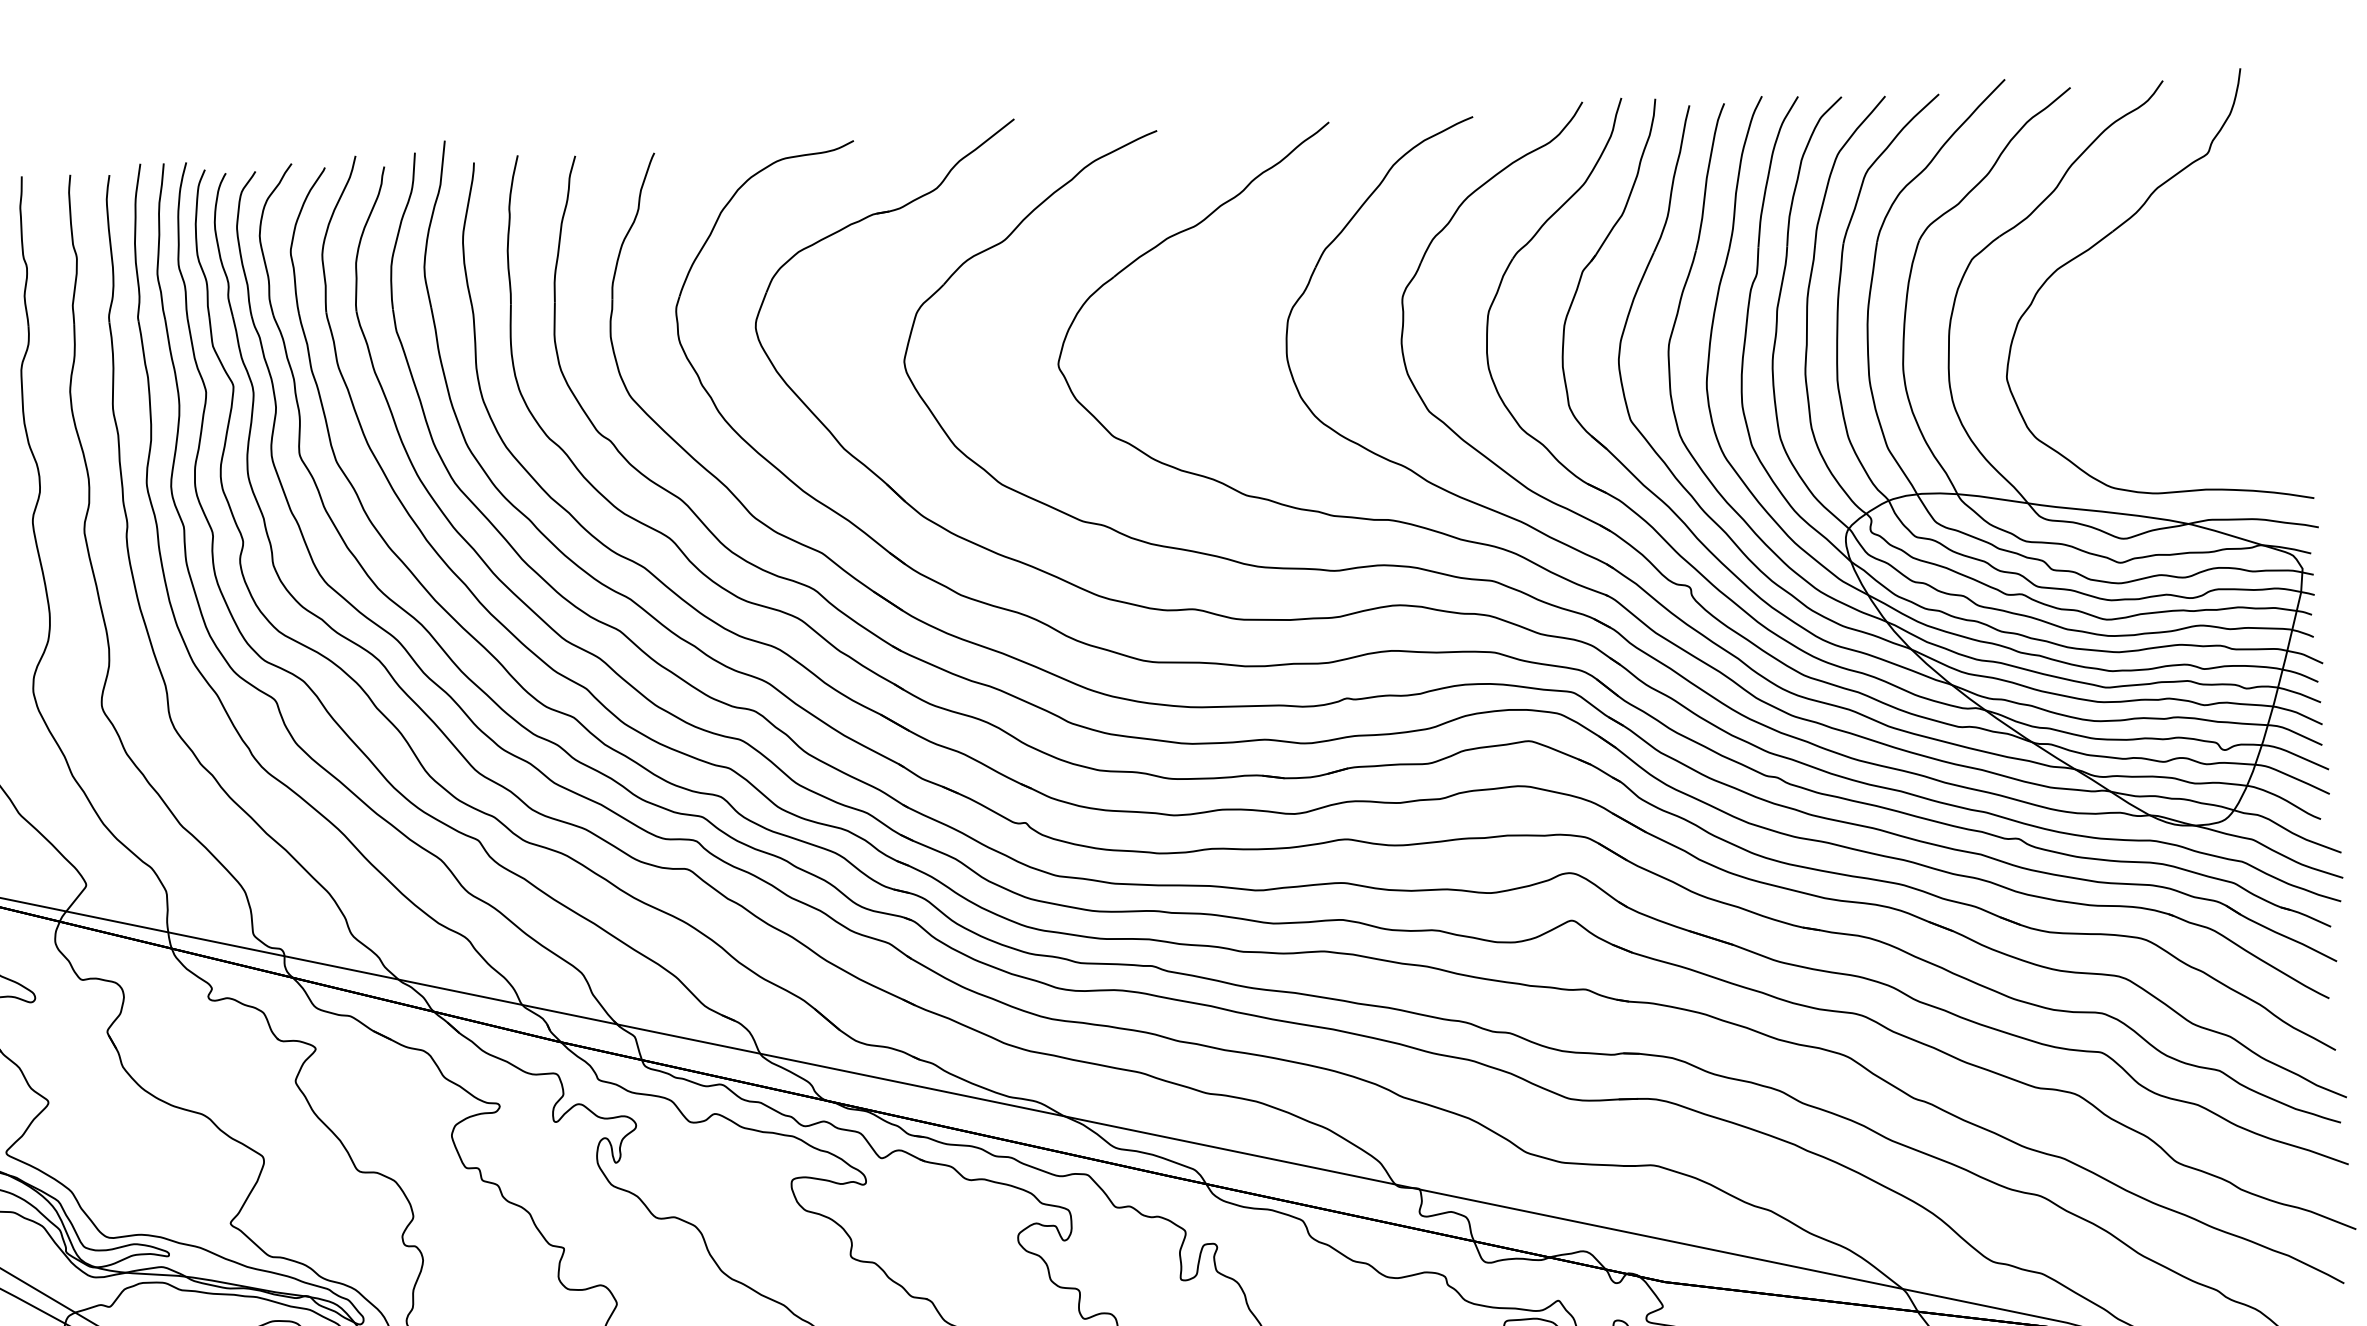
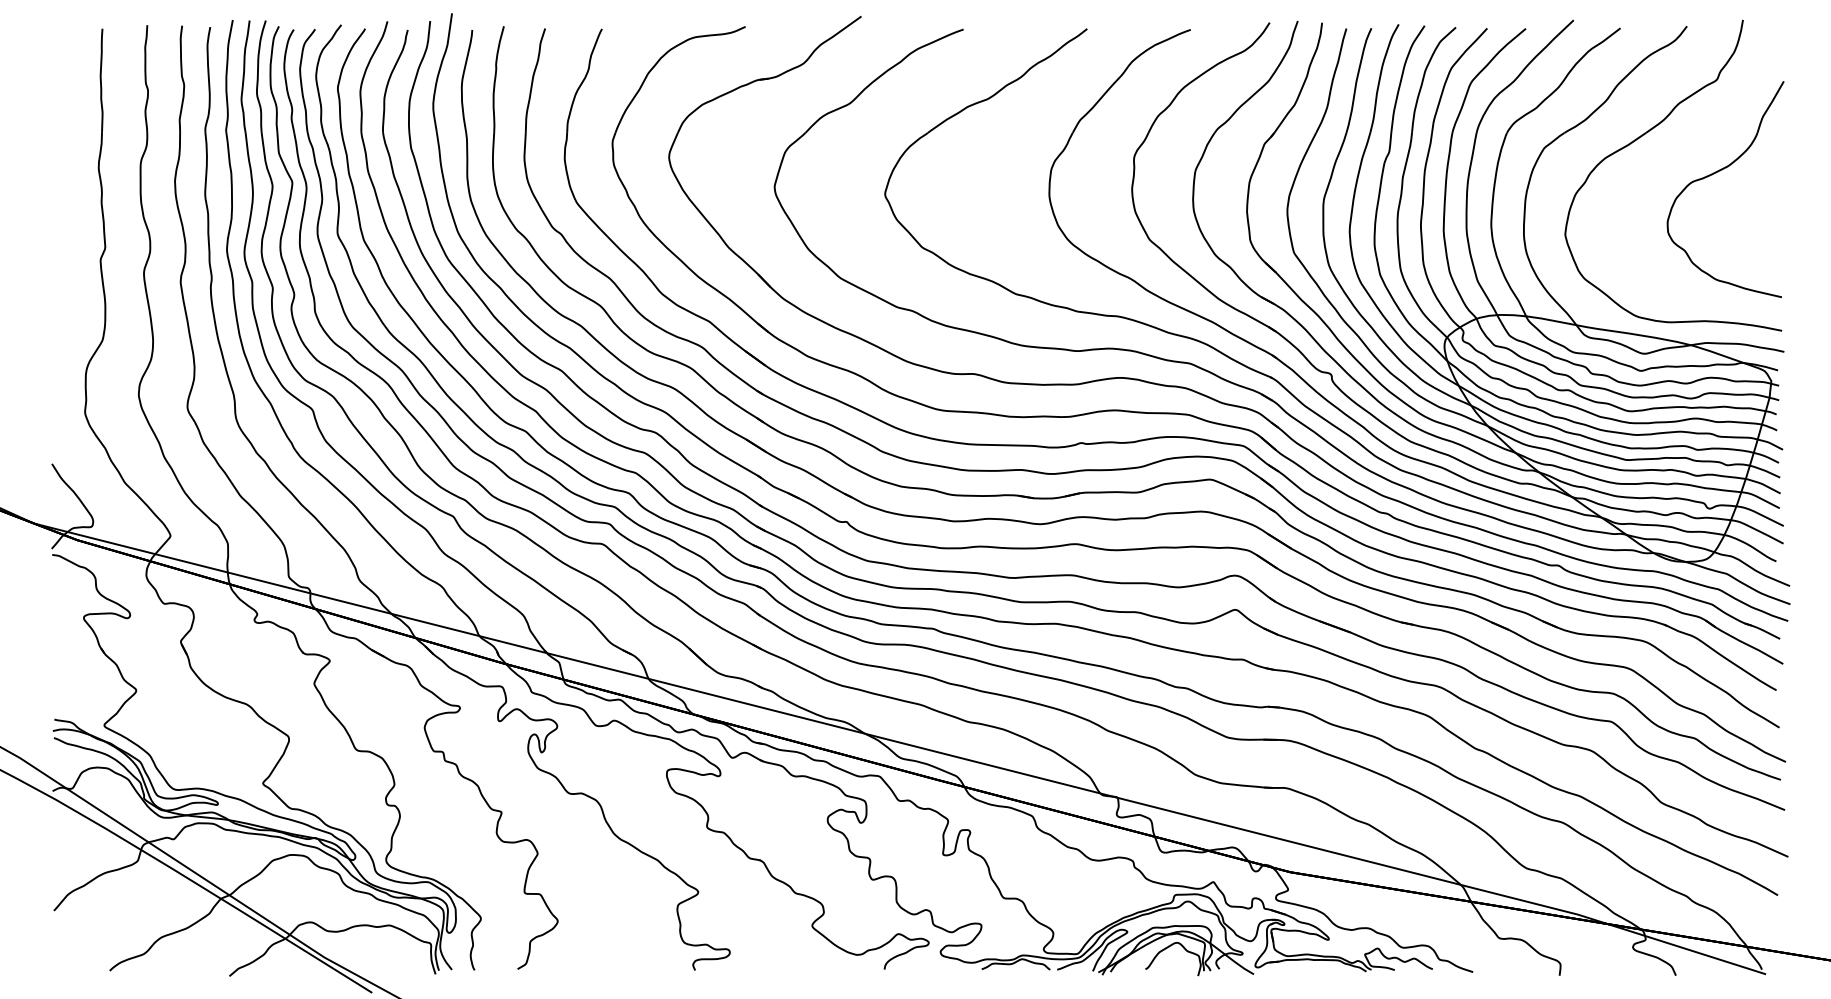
part: (2213, 283) -> (1716, 173), added

